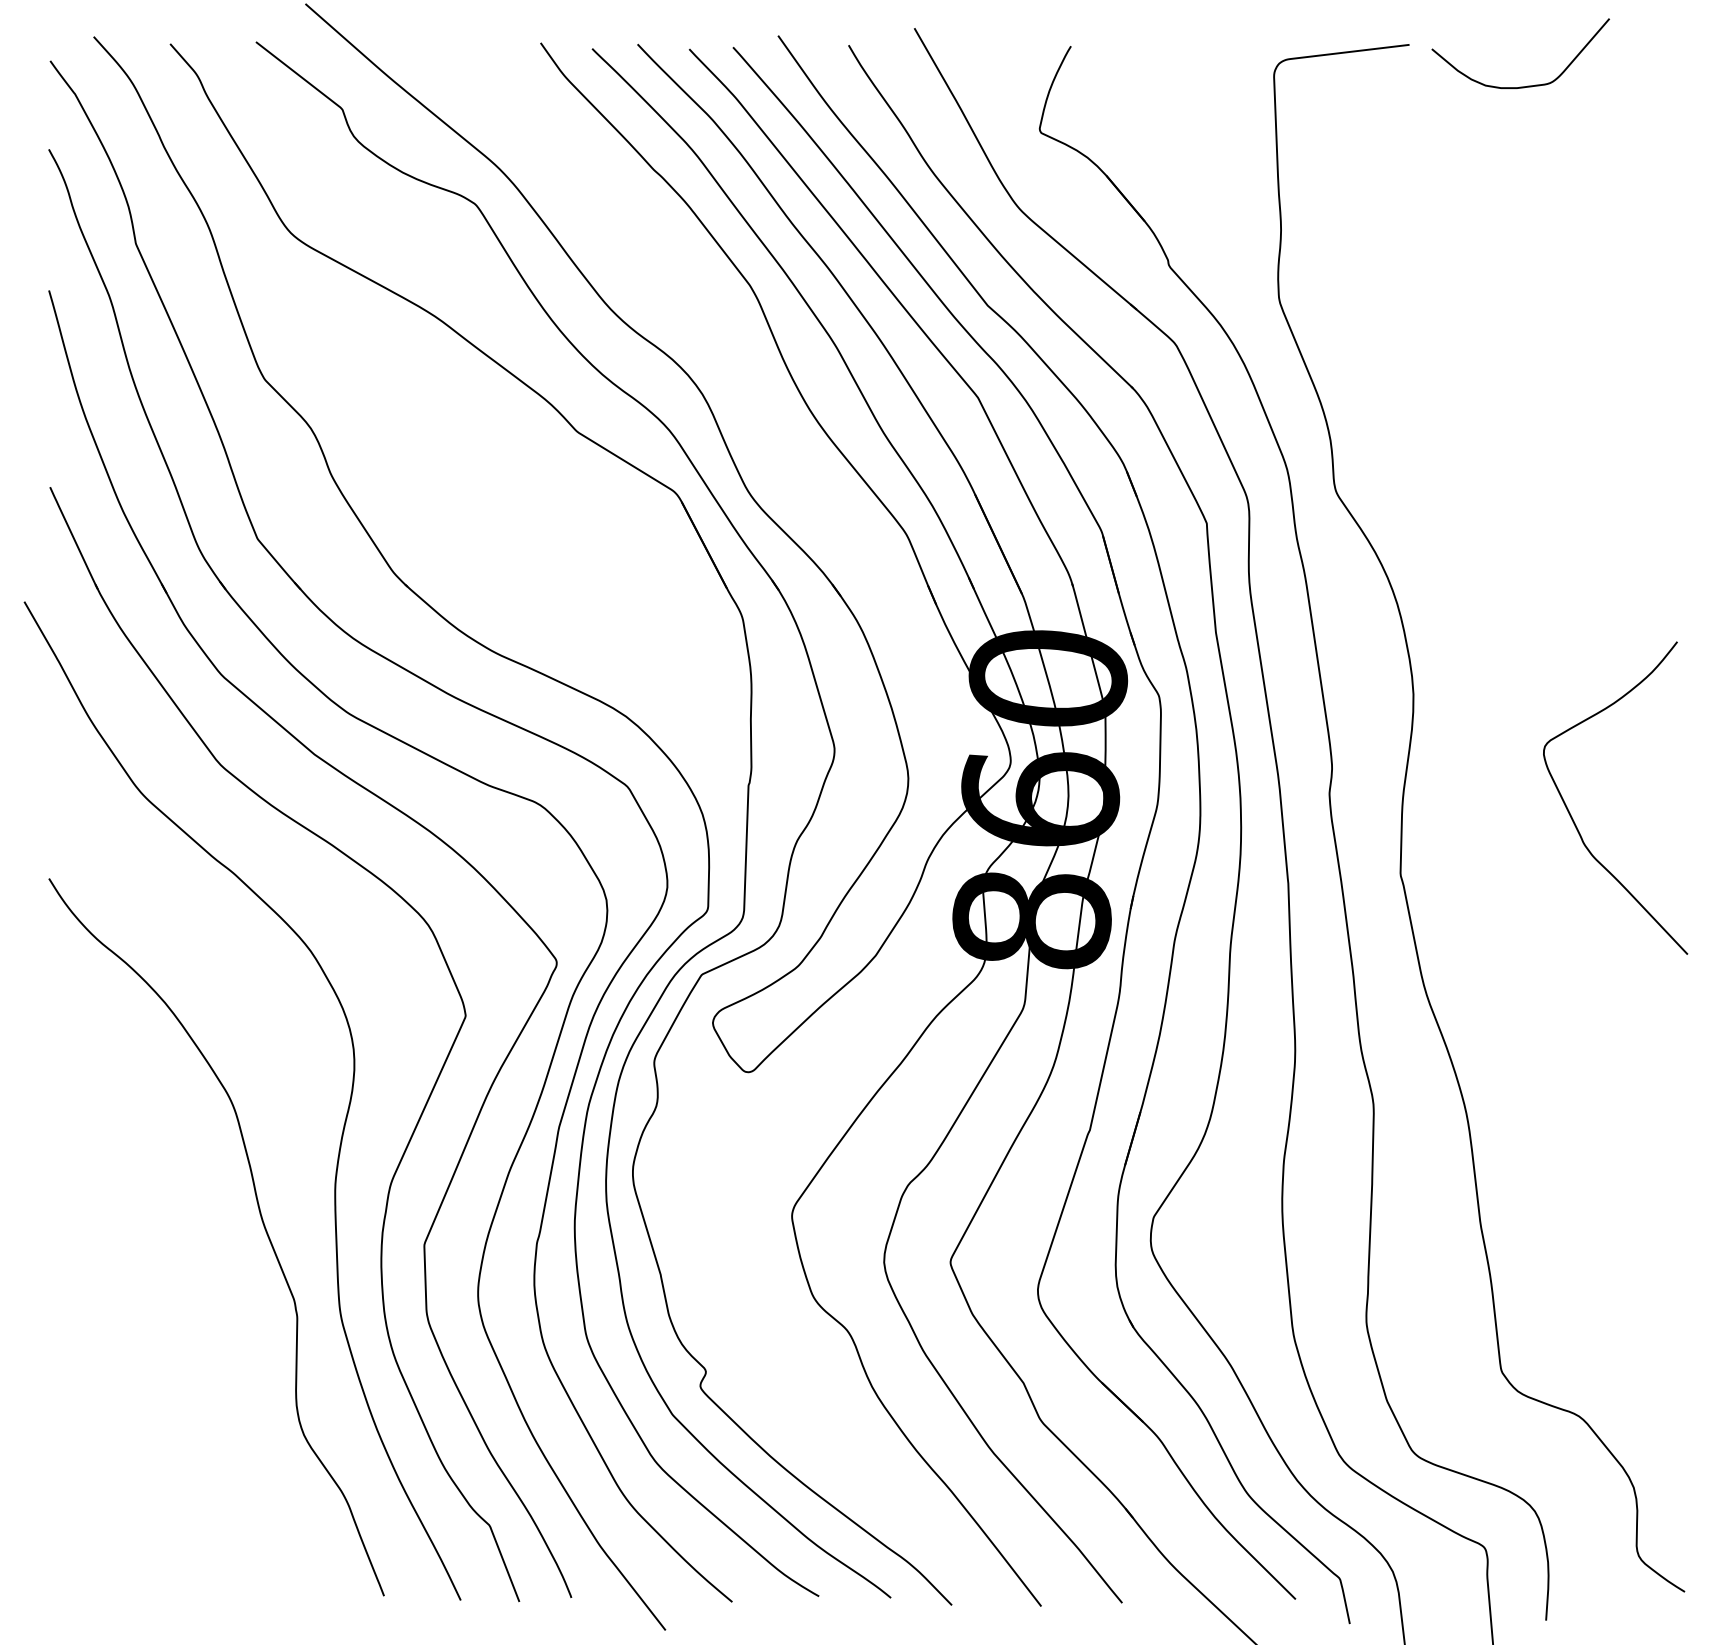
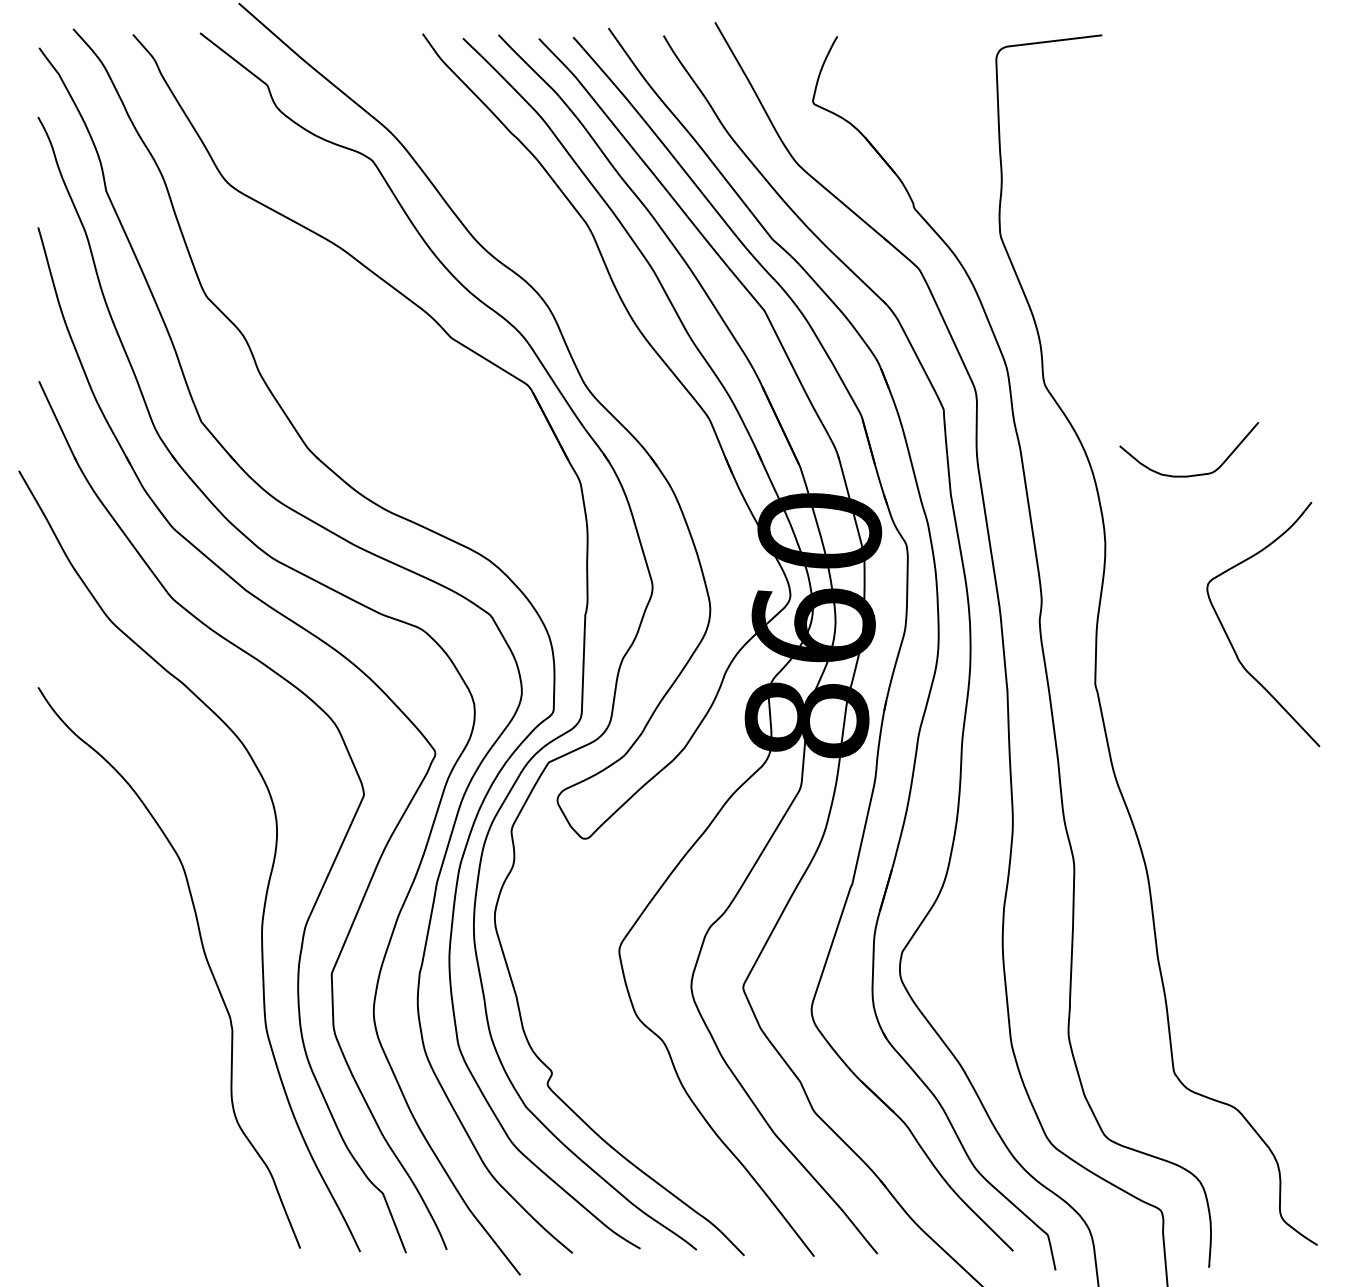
curve: (1527, 85) -> (1194, 474), moved

